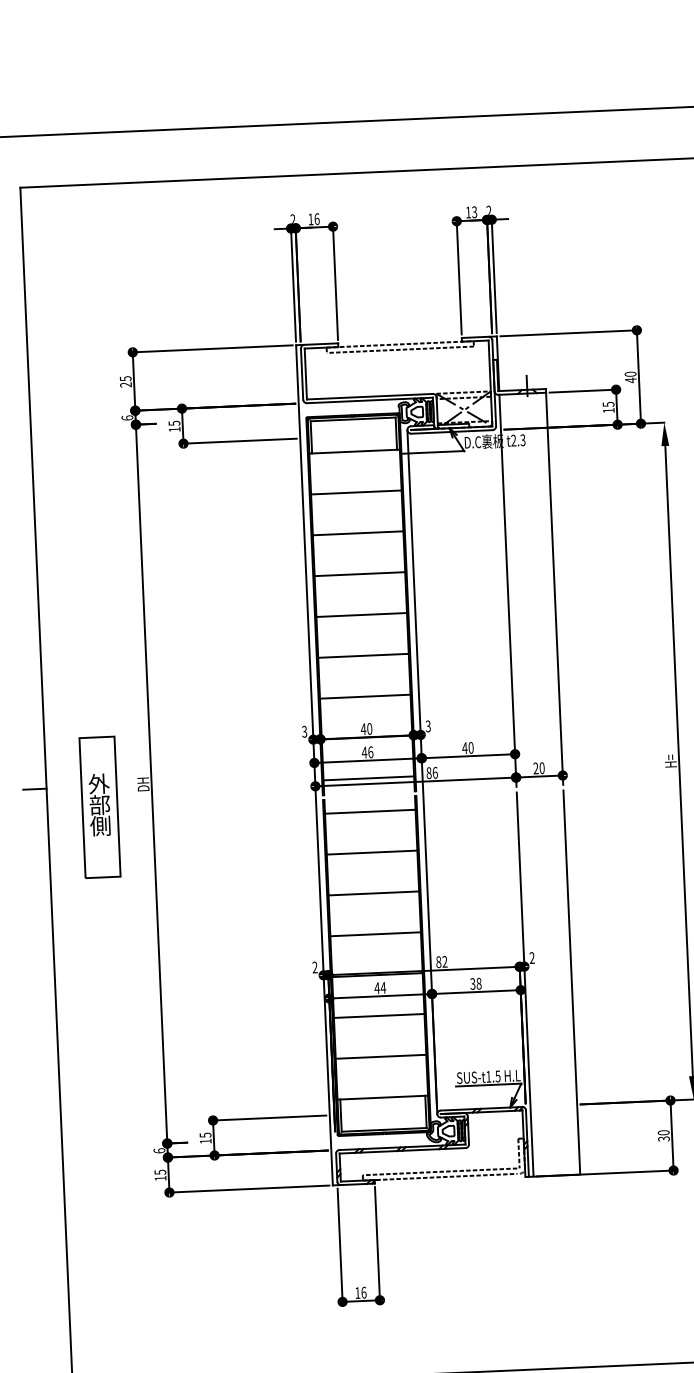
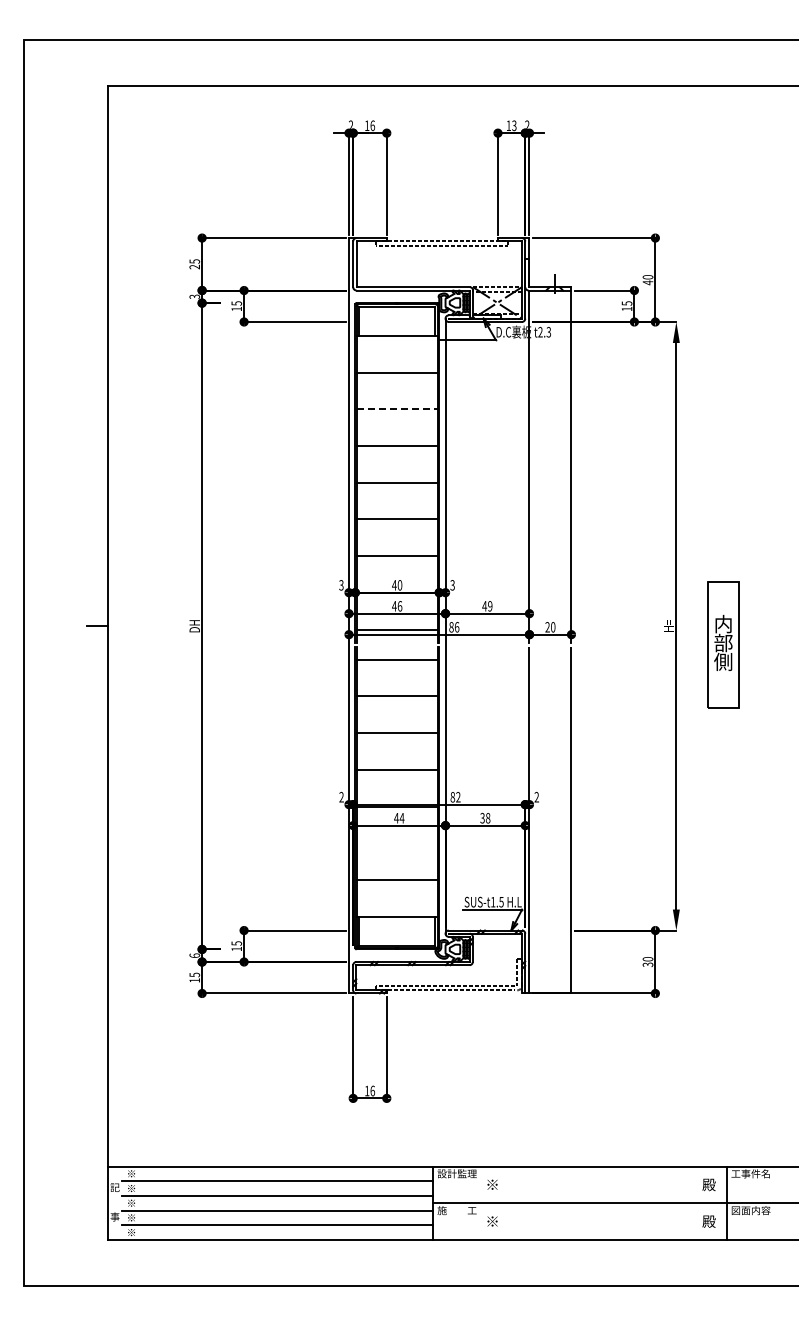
text: (127, 417) -> (194, 296), 6 -> 3
line: (358, 533) -> (397, 409), solid -> dashed
text: (471, 748) -> (490, 606), 40 -> 49
part: (99, 806) -> (154, 644), removed
line: (378, 1016) -> (396, 843), removed

